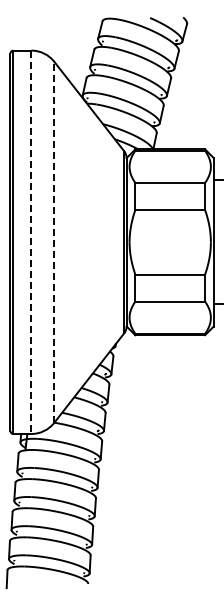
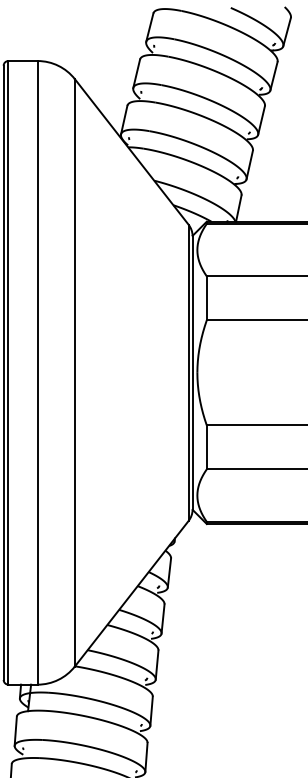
line: (31, 242) -> (37, 373), dashed -> solid
line: (54, 242) -> (75, 373), dashed -> solid

